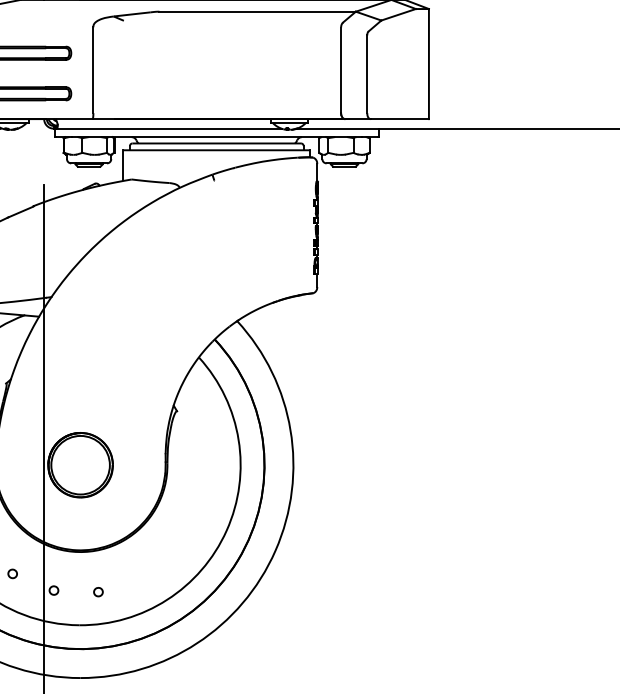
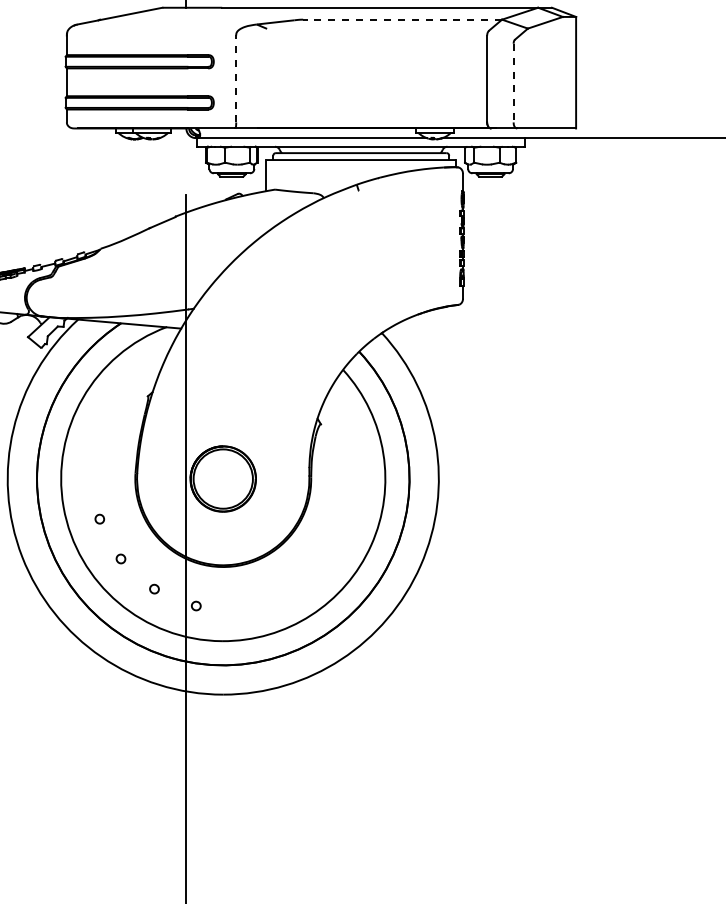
line: (257, 11) -> (402, 19), solid -> dashed
line: (93, 69) -> (236, 78), solid -> dashed
line: (367, 74) -> (513, 83), solid -> dashed
part: (98, 592) -> (241, 607), removed

